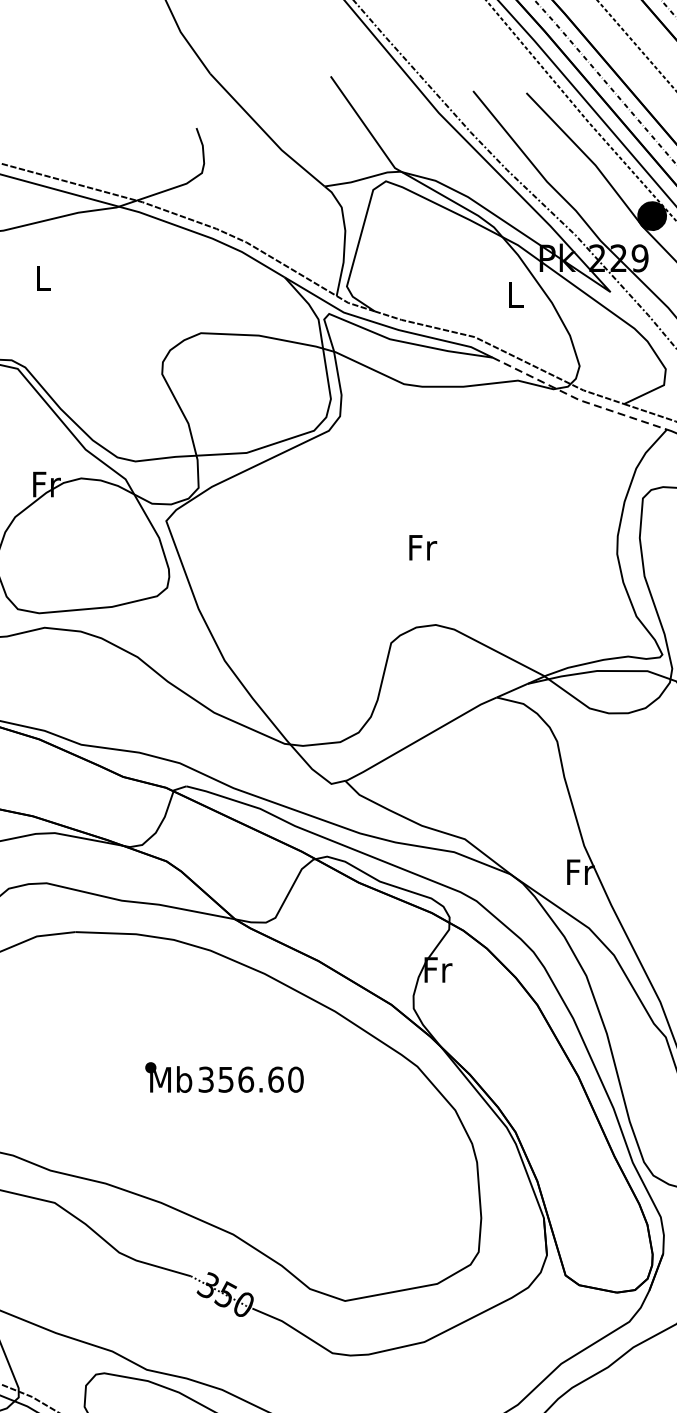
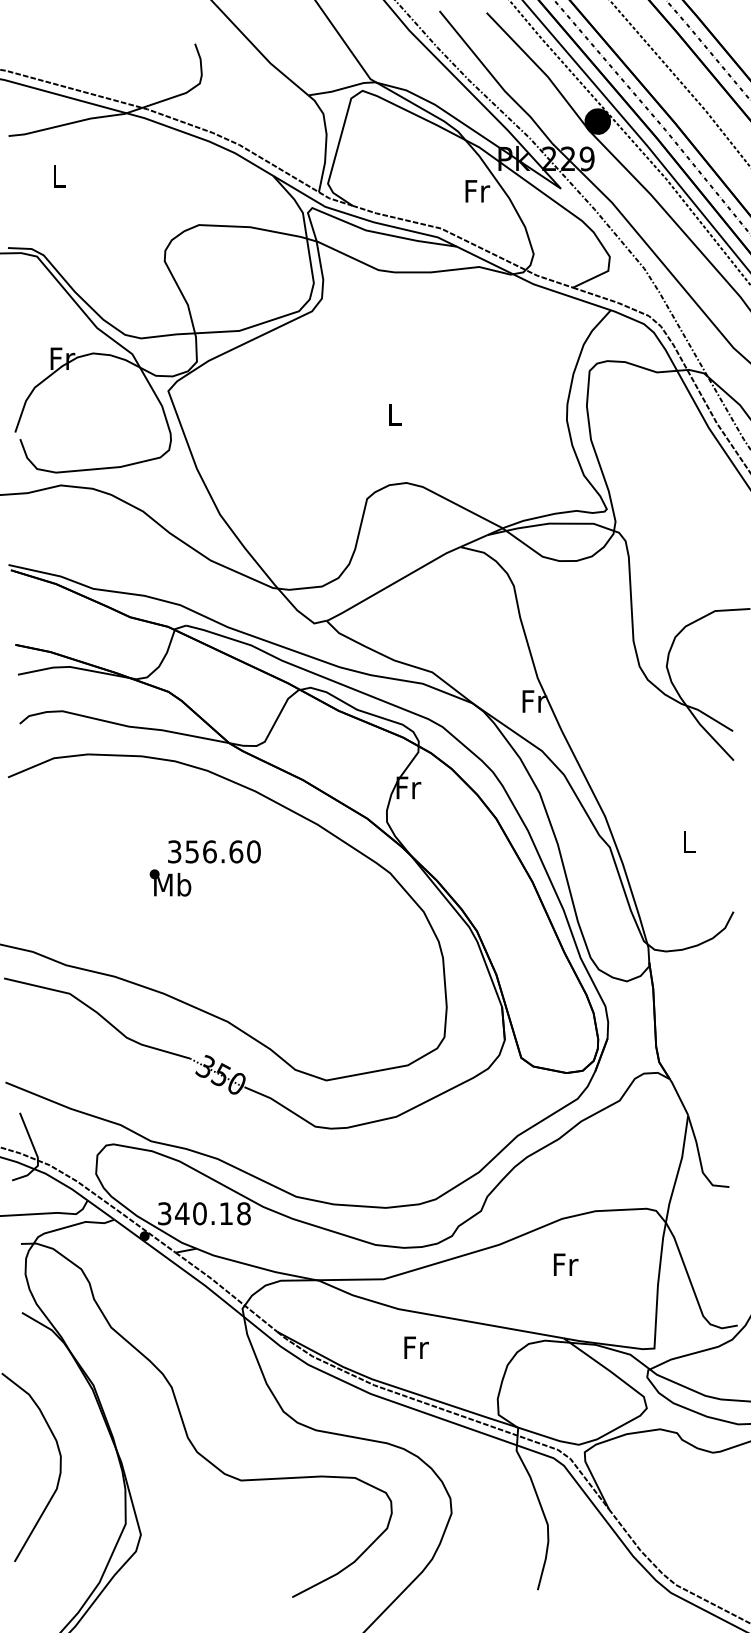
text: (516, 295) -> (477, 191), L -> Fr
line: (578, 399) -> (532, 283), dashed -> solid
text: (423, 547) -> (395, 414), Fr -> L
text: (251, 1079) -> (214, 851), moved

